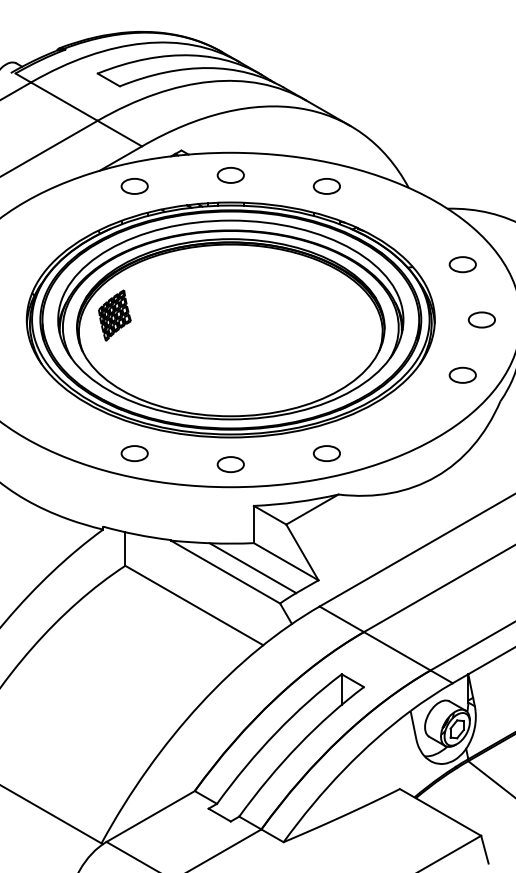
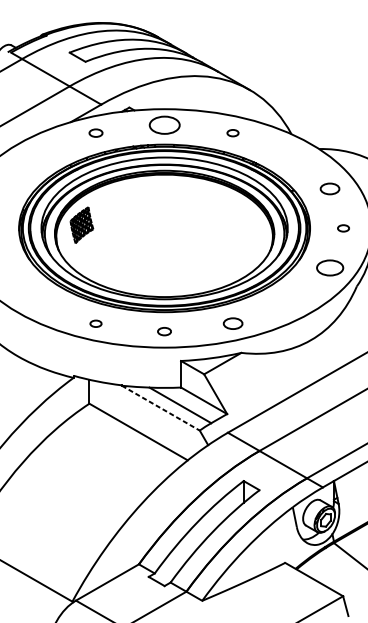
part: (230, 175) -> (164, 125), size x1.6
part: (134, 186) -> (95, 133), size x0.7
part: (326, 186) -> (232, 133), size x0.6
part: (481, 319) -> (343, 228), size x0.6
part: (462, 374) -> (329, 267), size x1.4
part: (134, 453) -> (95, 323), size x0.6
part: (230, 464) -> (164, 331), size x0.7
line: (225, 572) -> (160, 408), solid -> dashed

